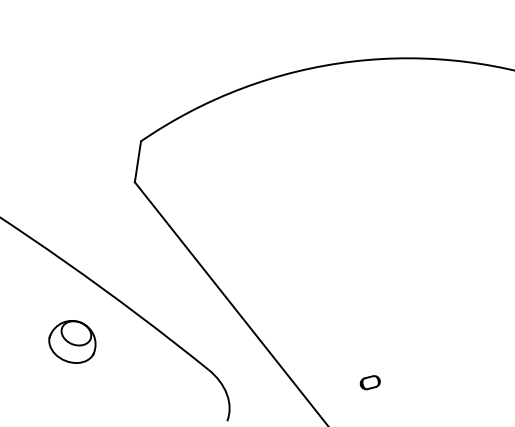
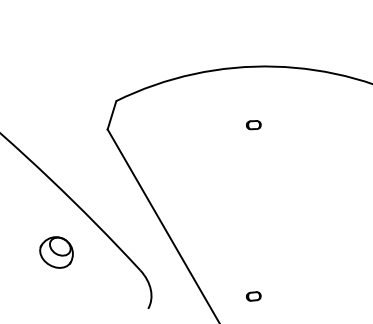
part: (335, 147) -> (253, 125), added
part: (72, 342) -> (56, 252), moved

